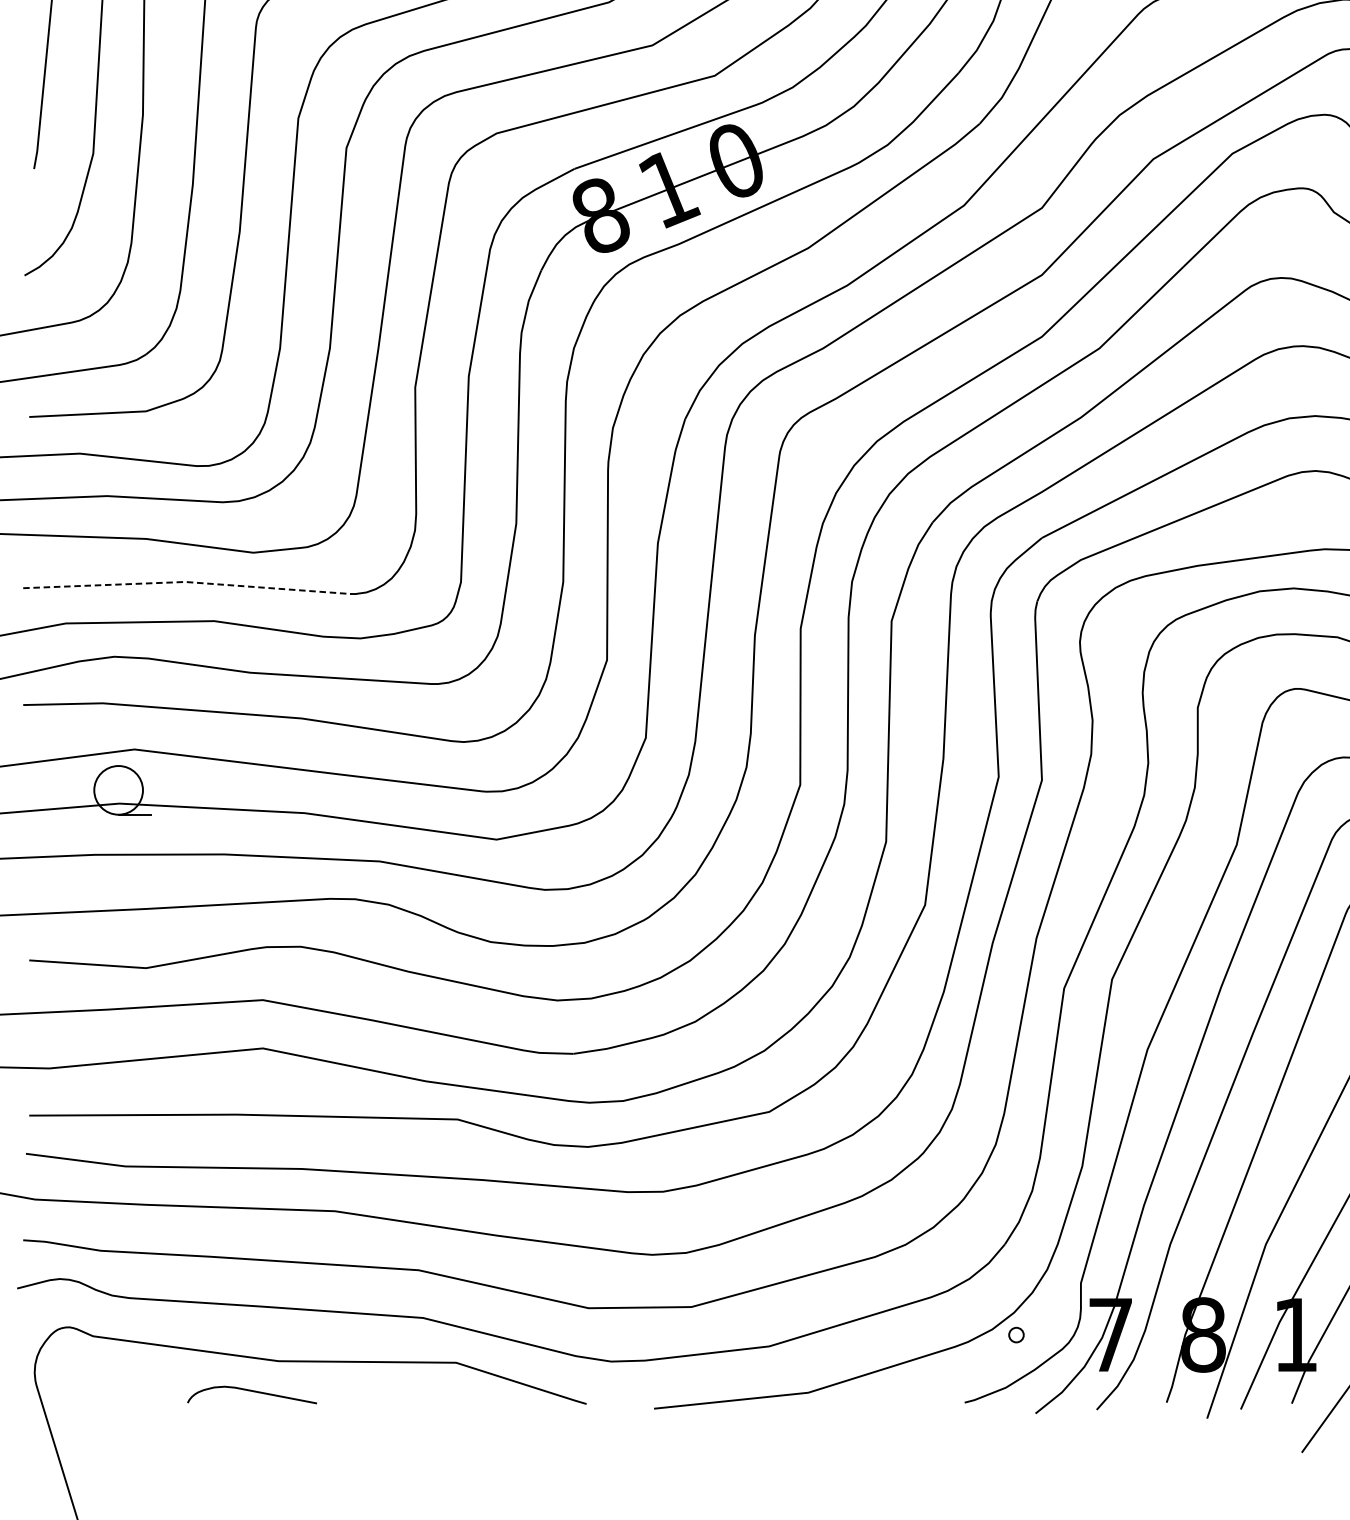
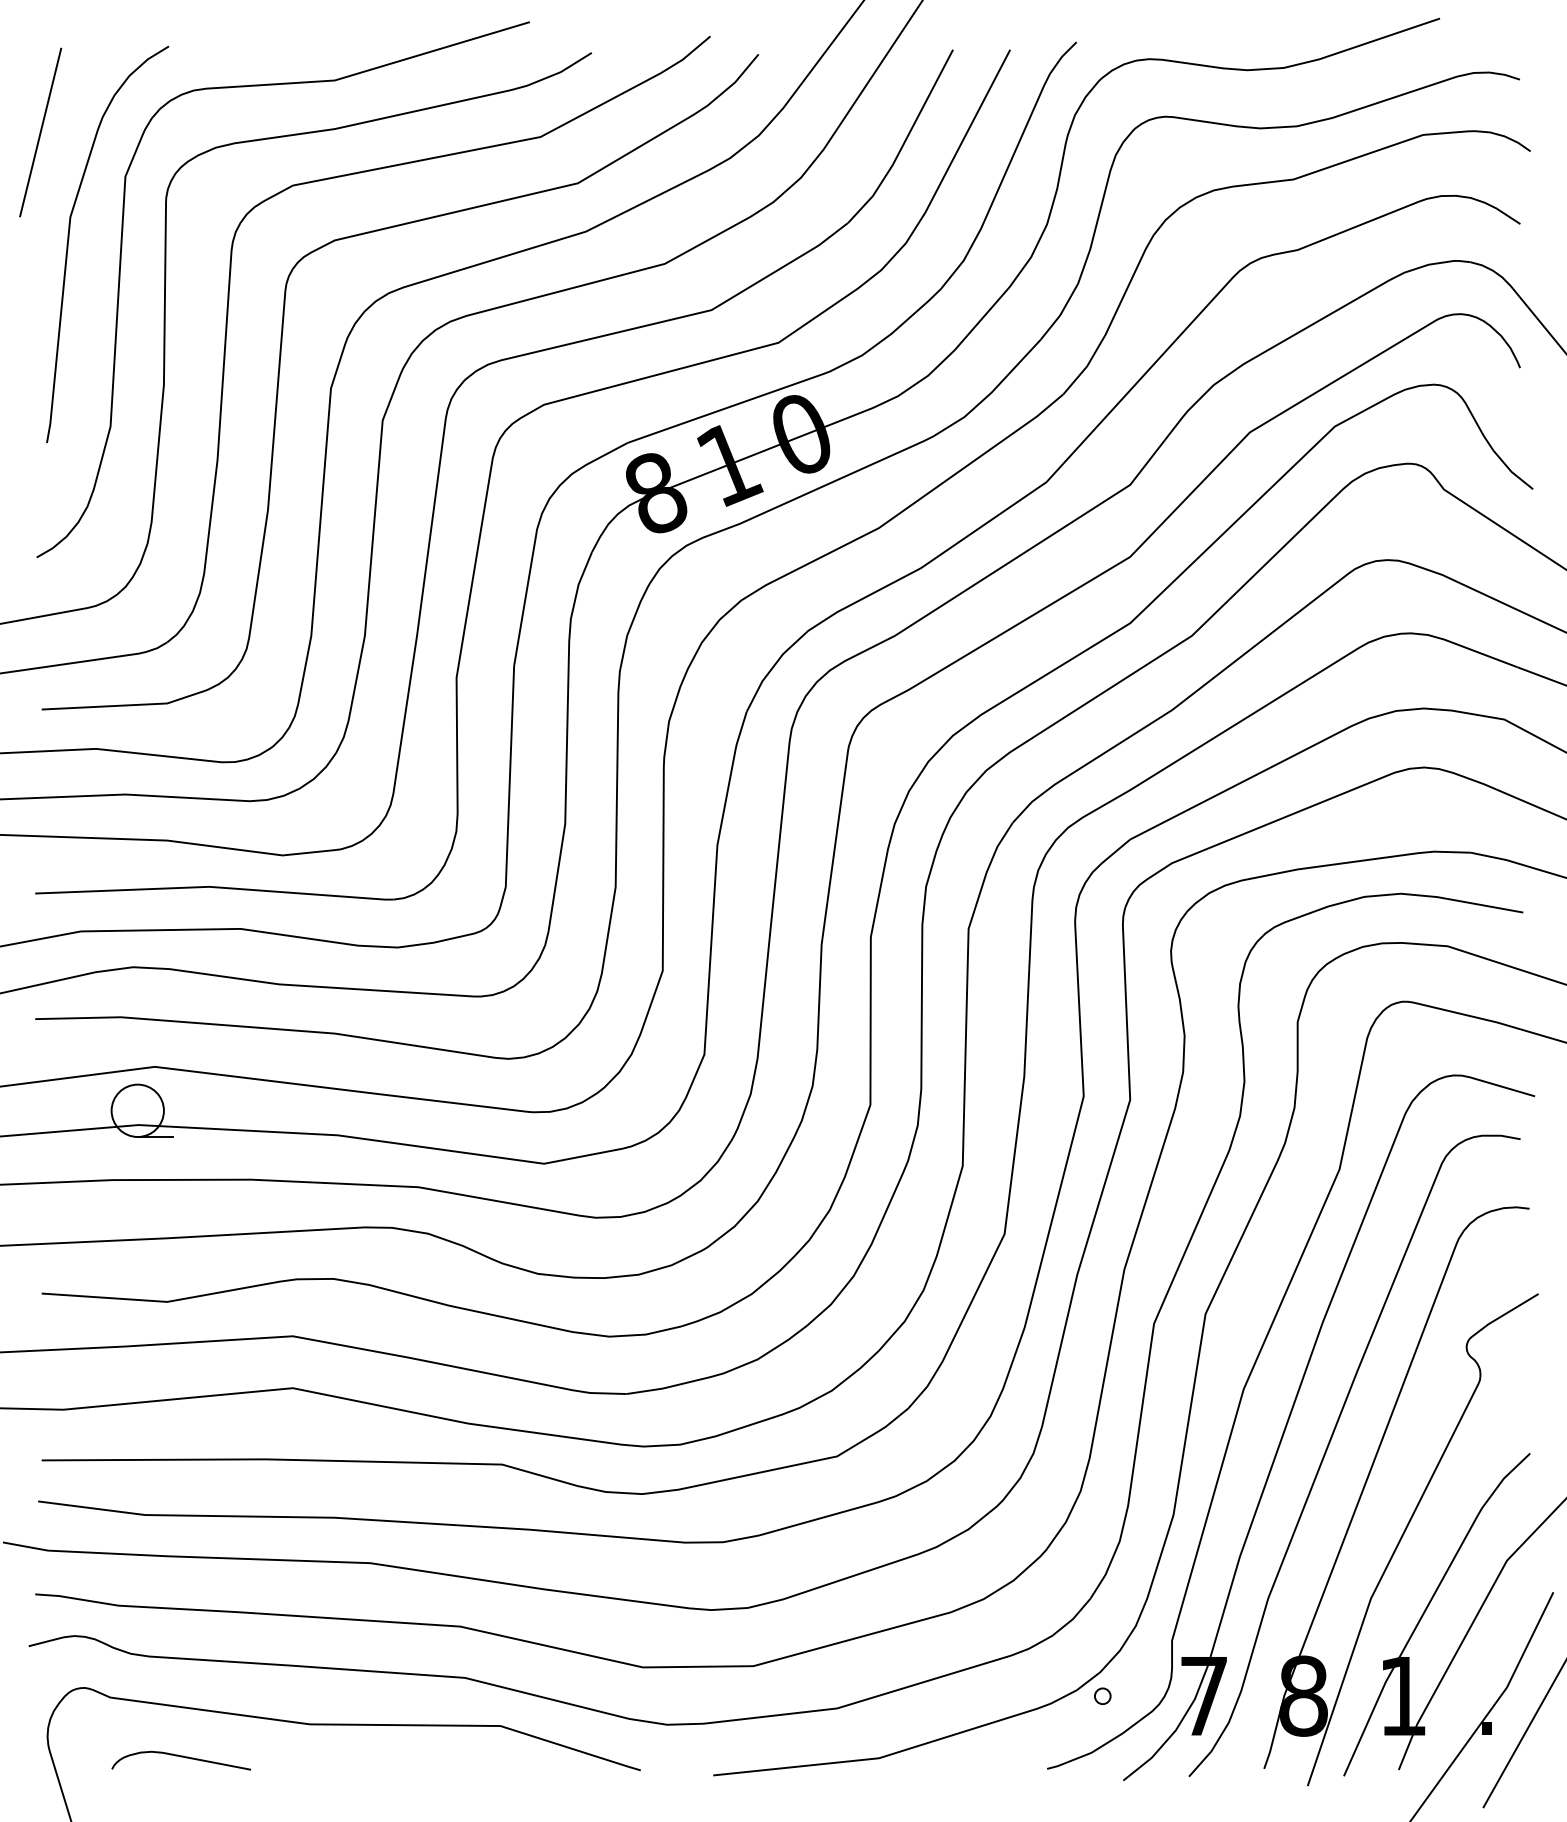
line: (190, 582) -> (214, 887), dashed -> solid
curve: (251, 1392) -> (180, 1757), moved

